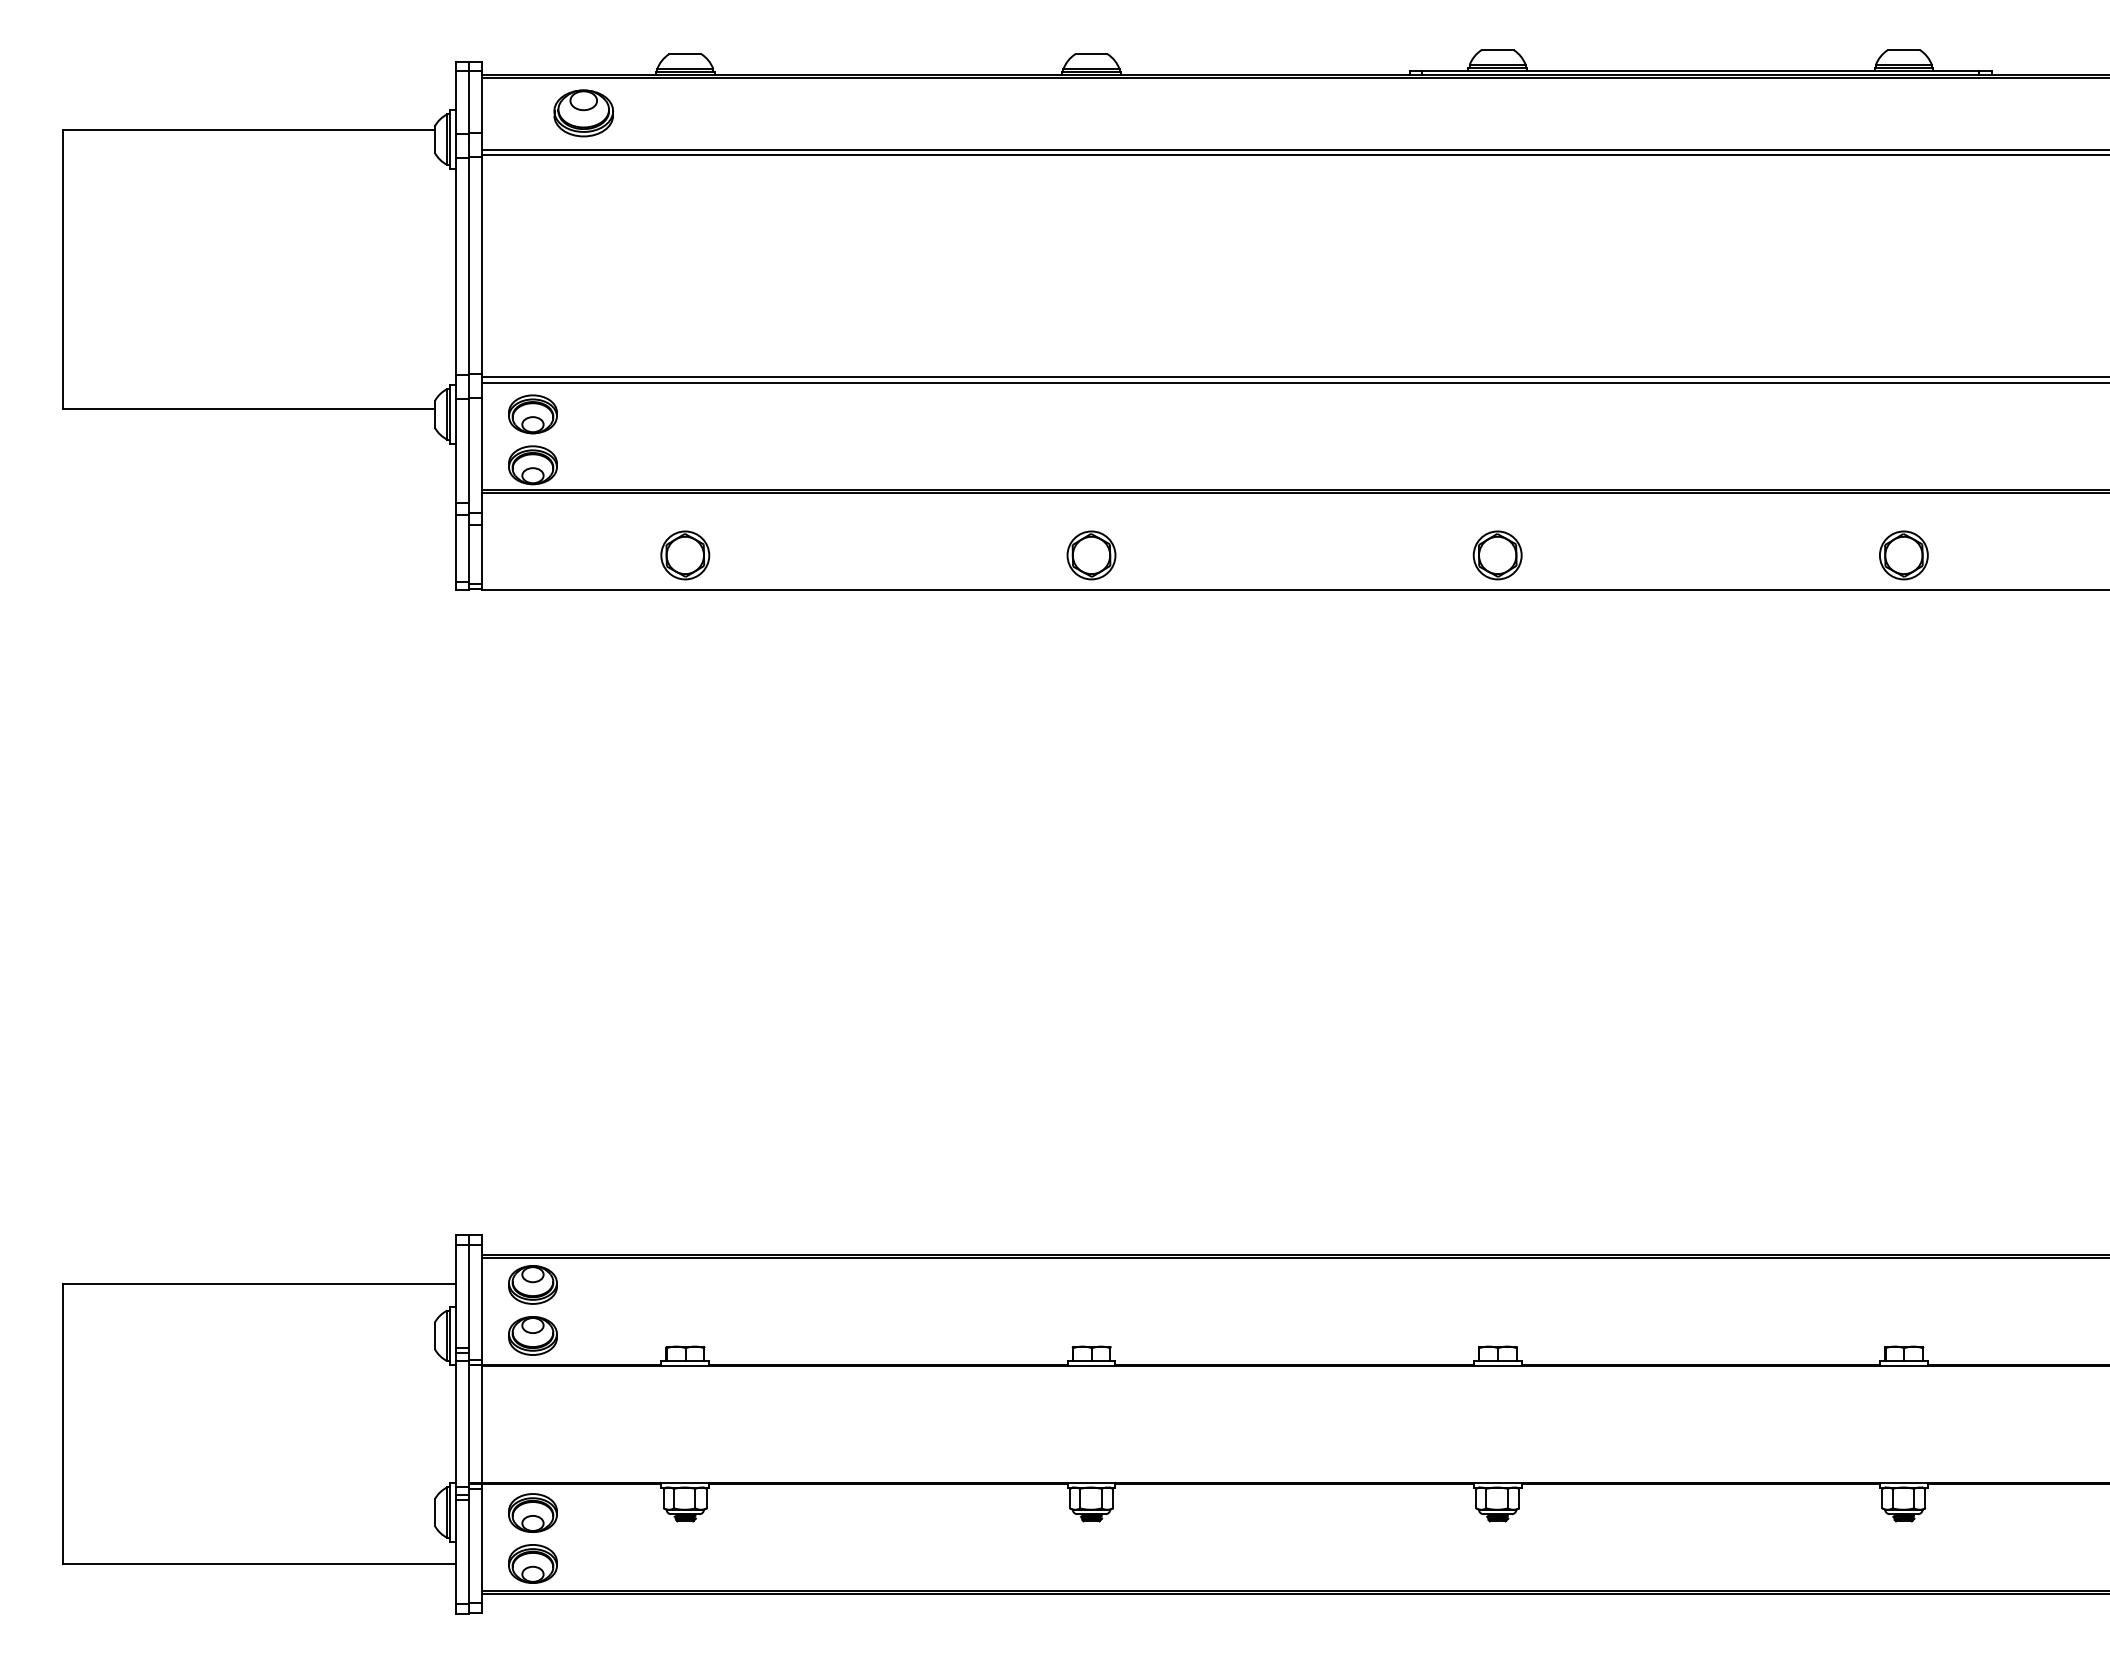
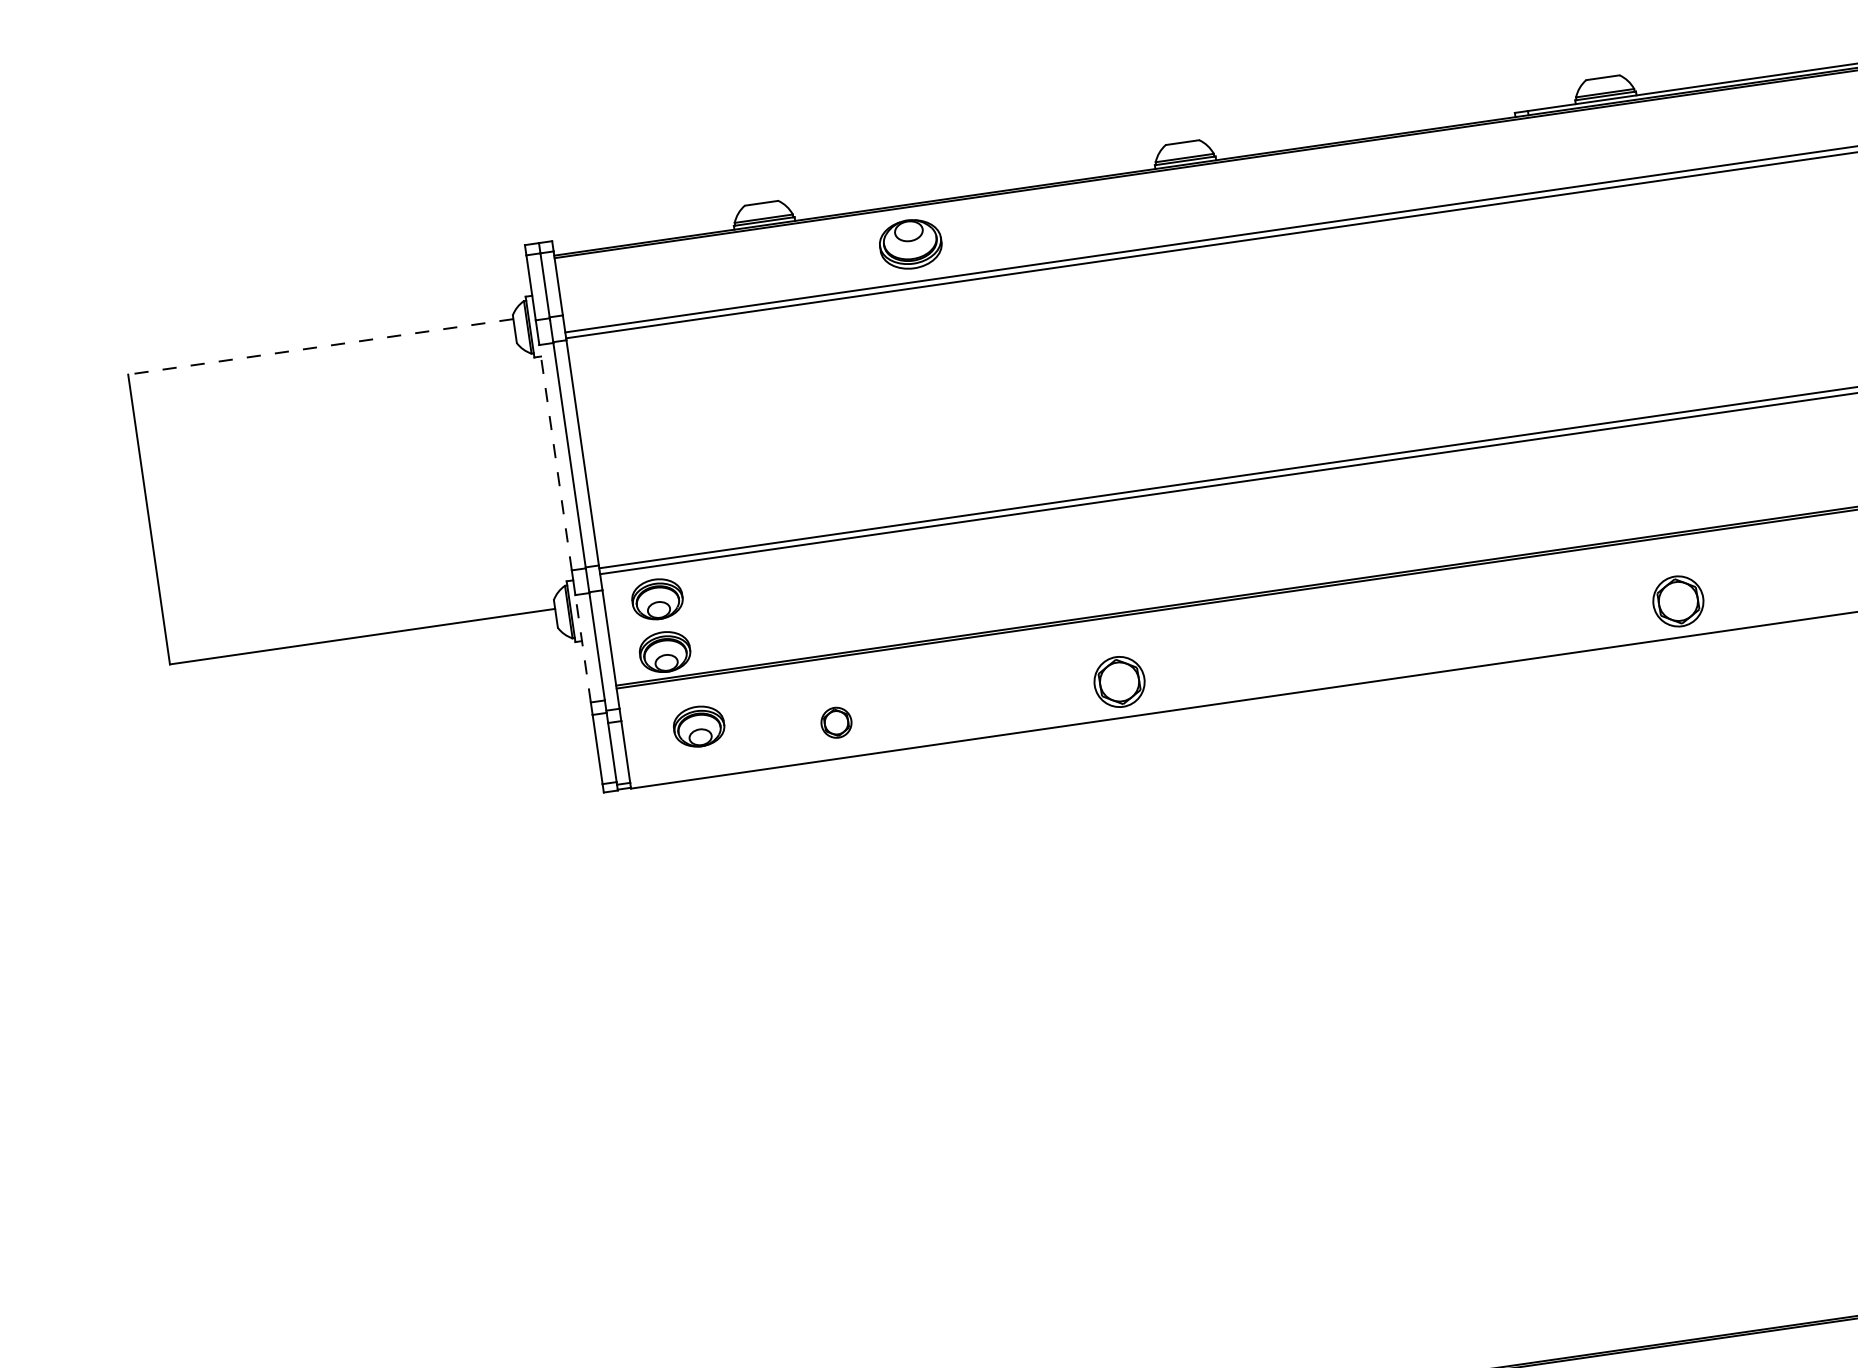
part: (583, 113) -> (910, 244), moved
line: (249, 129) -> (321, 346), solid -> dashed
line: (455, 266) -> (555, 457), solid -> dashed
line: (455, 450) -> (582, 648), solid -> dashed
part: (554, 540) -> (698, 726), added
part: (685, 555) -> (836, 722), size x0.6
part: (1091, 555) -> (1119, 682), moved

